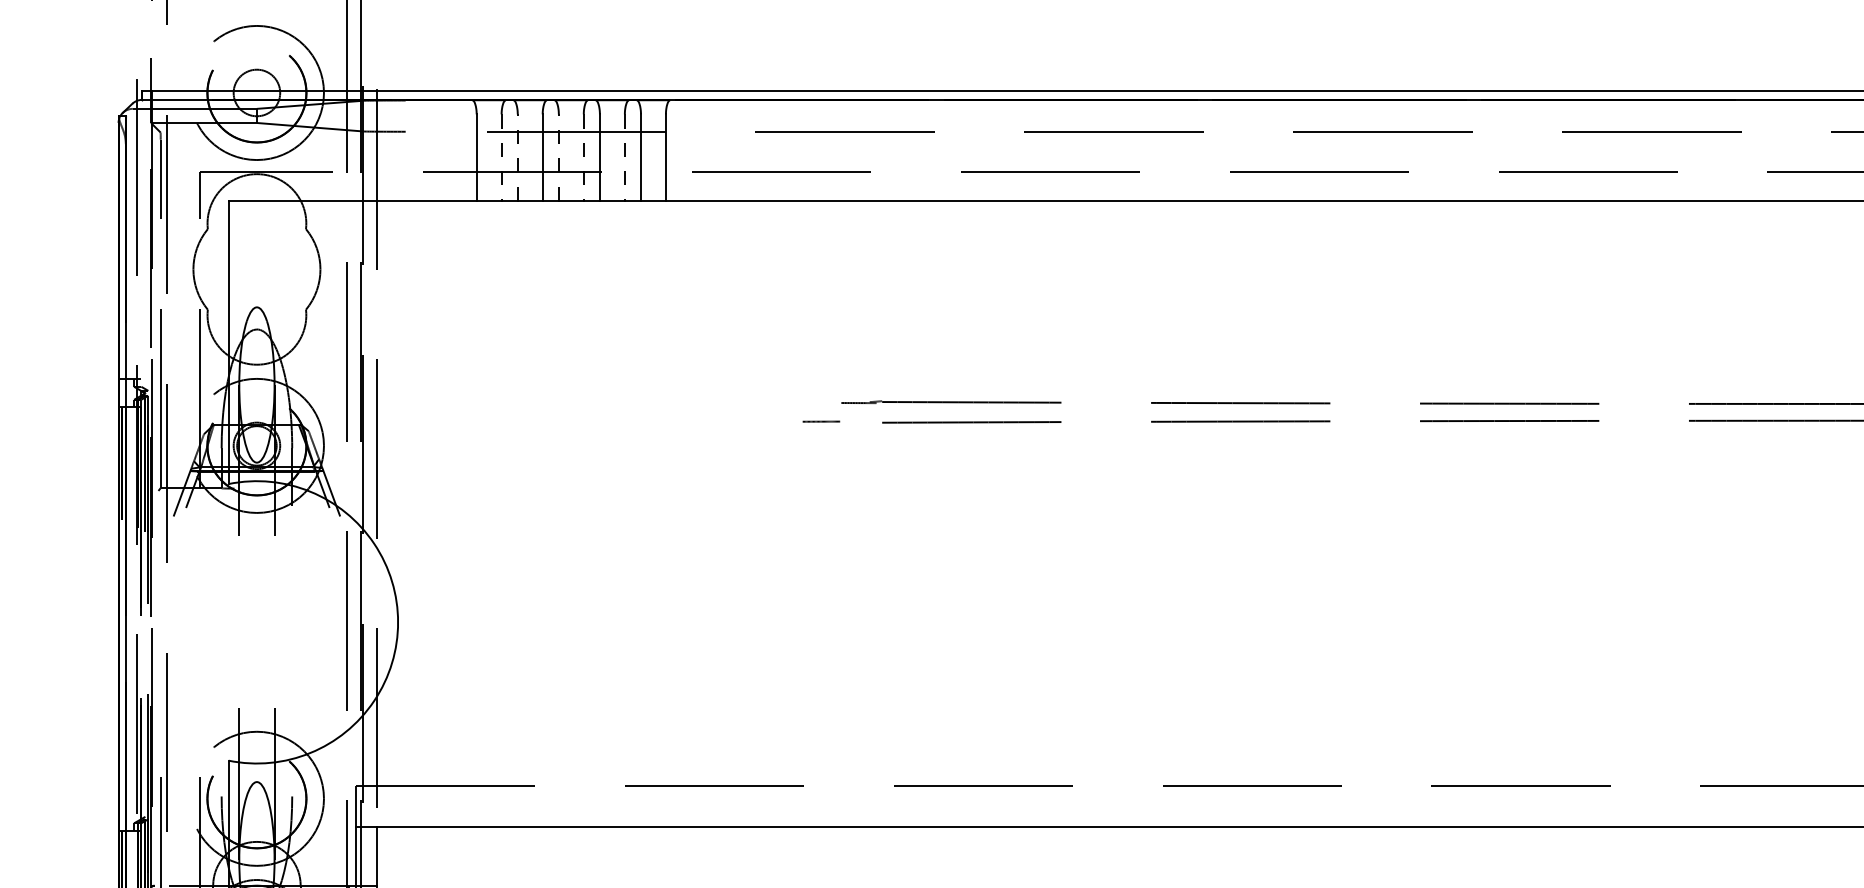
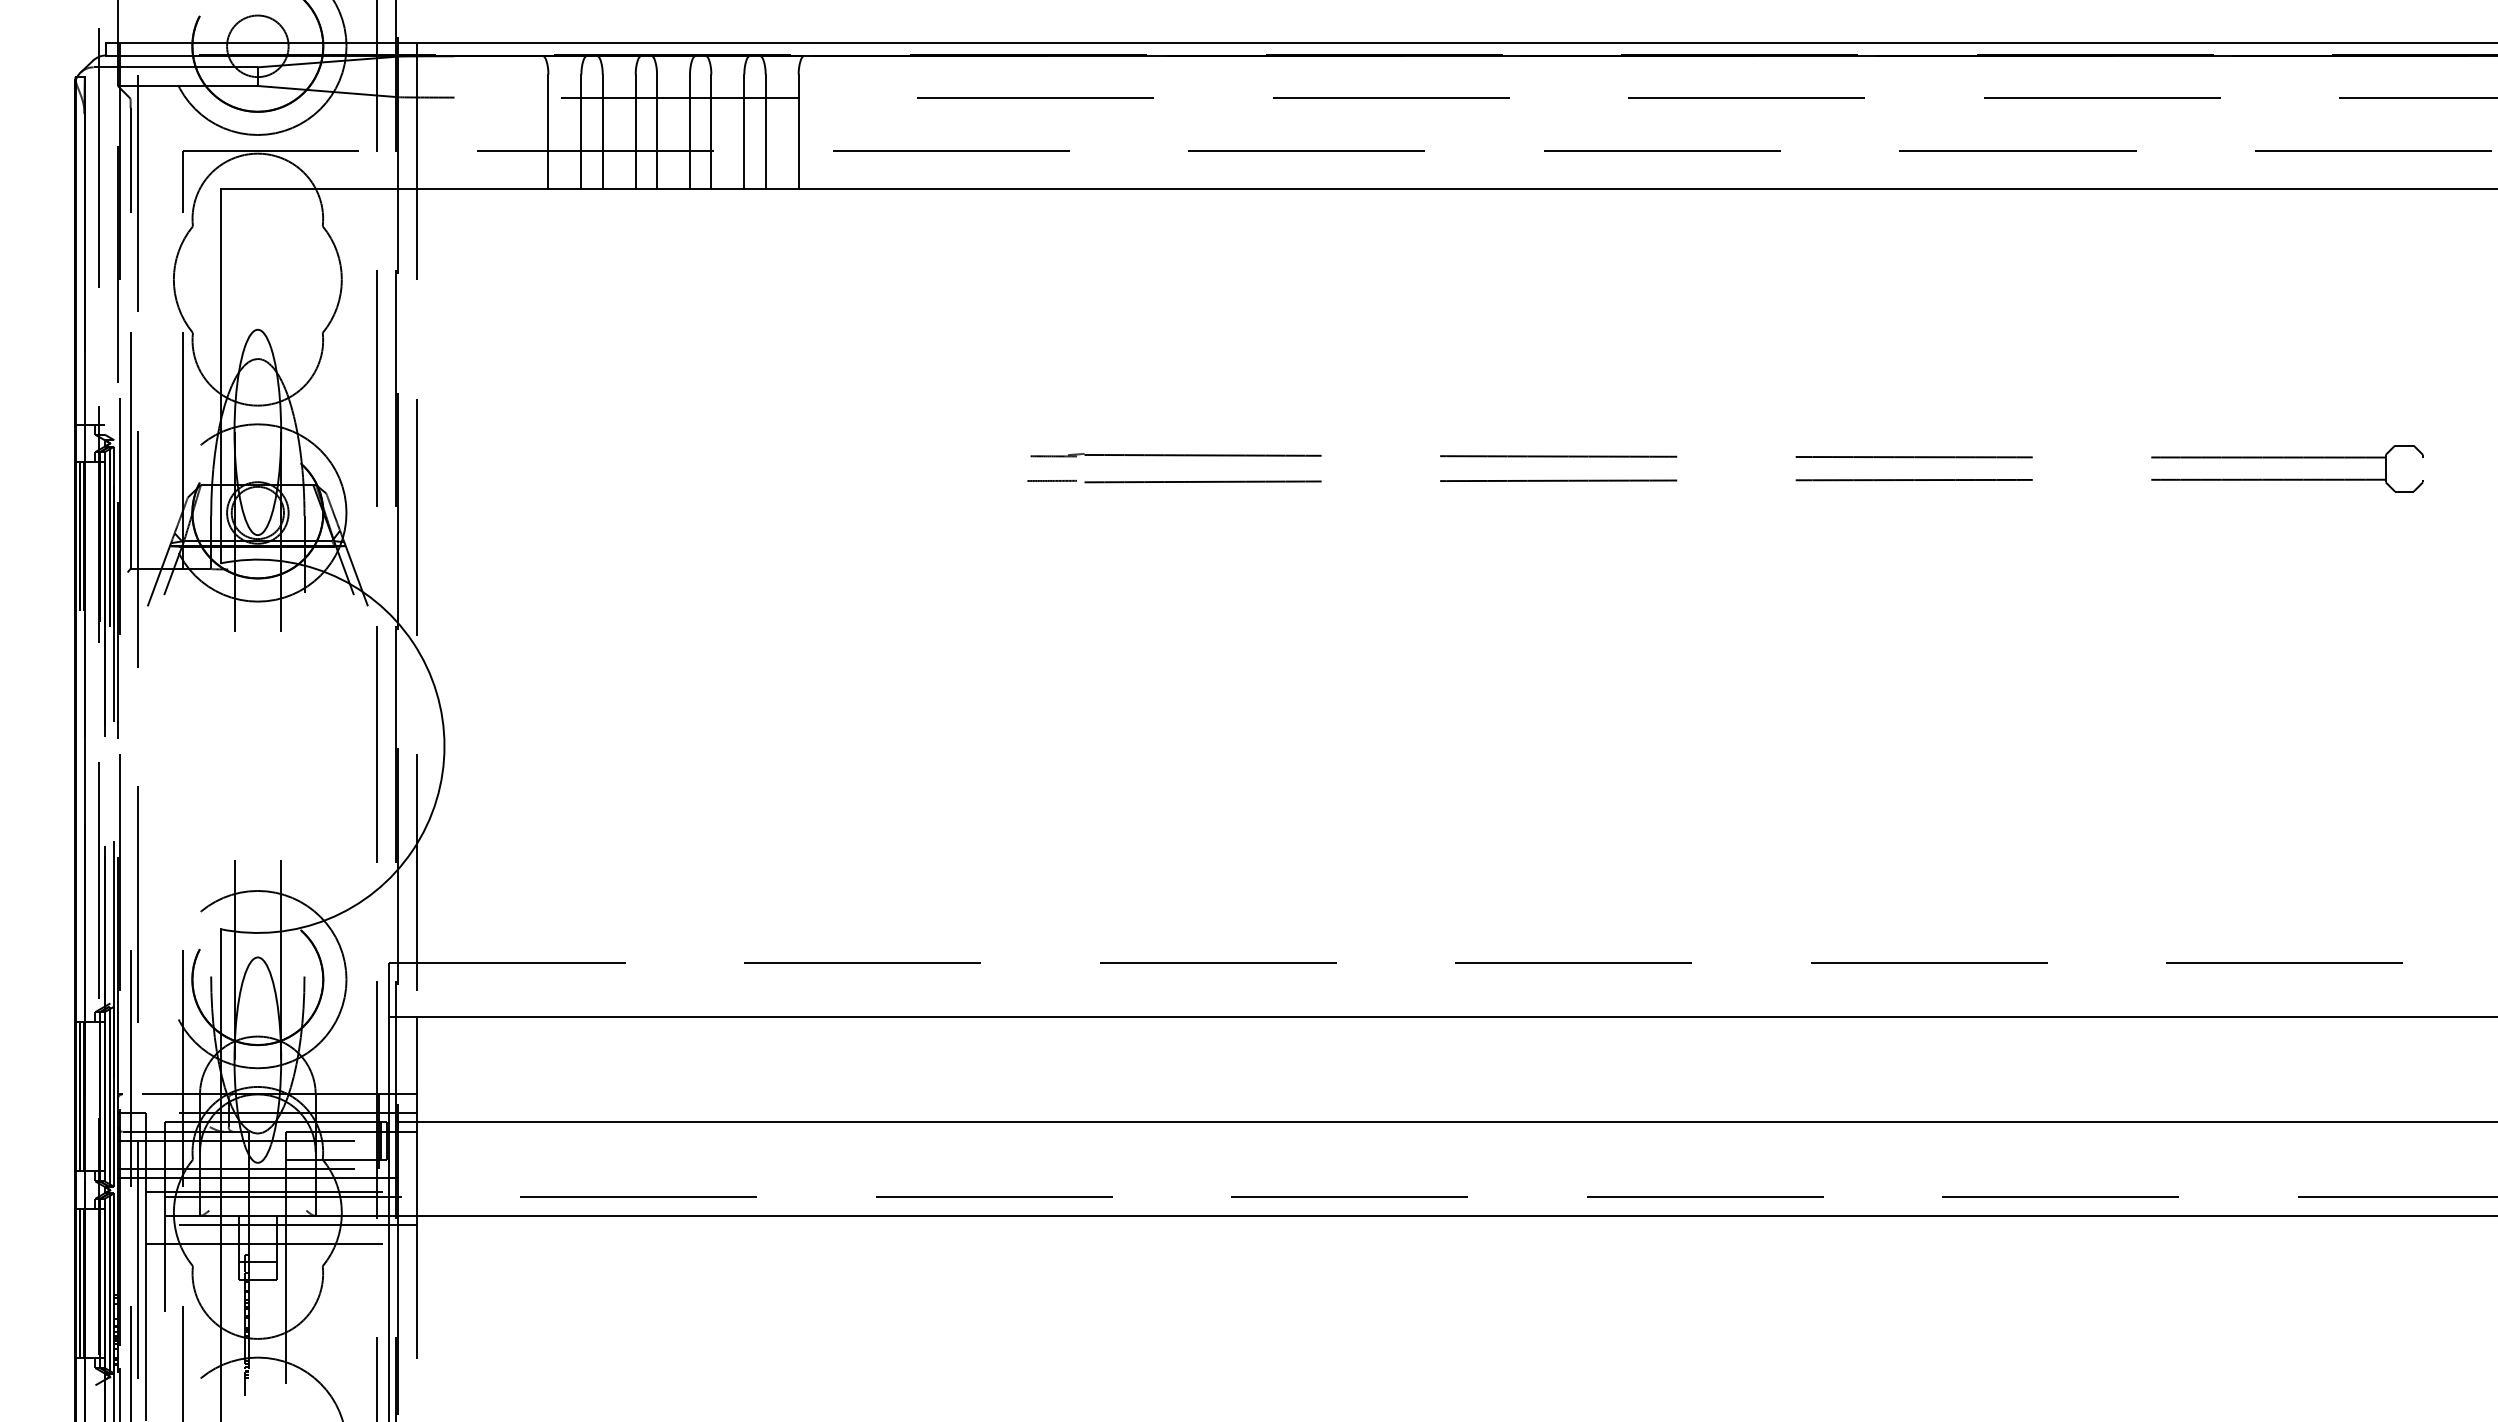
line: (517, 157) -> (602, 131), dashed -> solid
line: (559, 157) -> (657, 131), dashed -> solid
line: (501, 158) -> (581, 132), dashed -> solid
line: (584, 158) -> (690, 132), dashed -> solid
line: (624, 158) -> (744, 132), dashed -> solid
line: (820, 421) -> (1051, 480), moved

